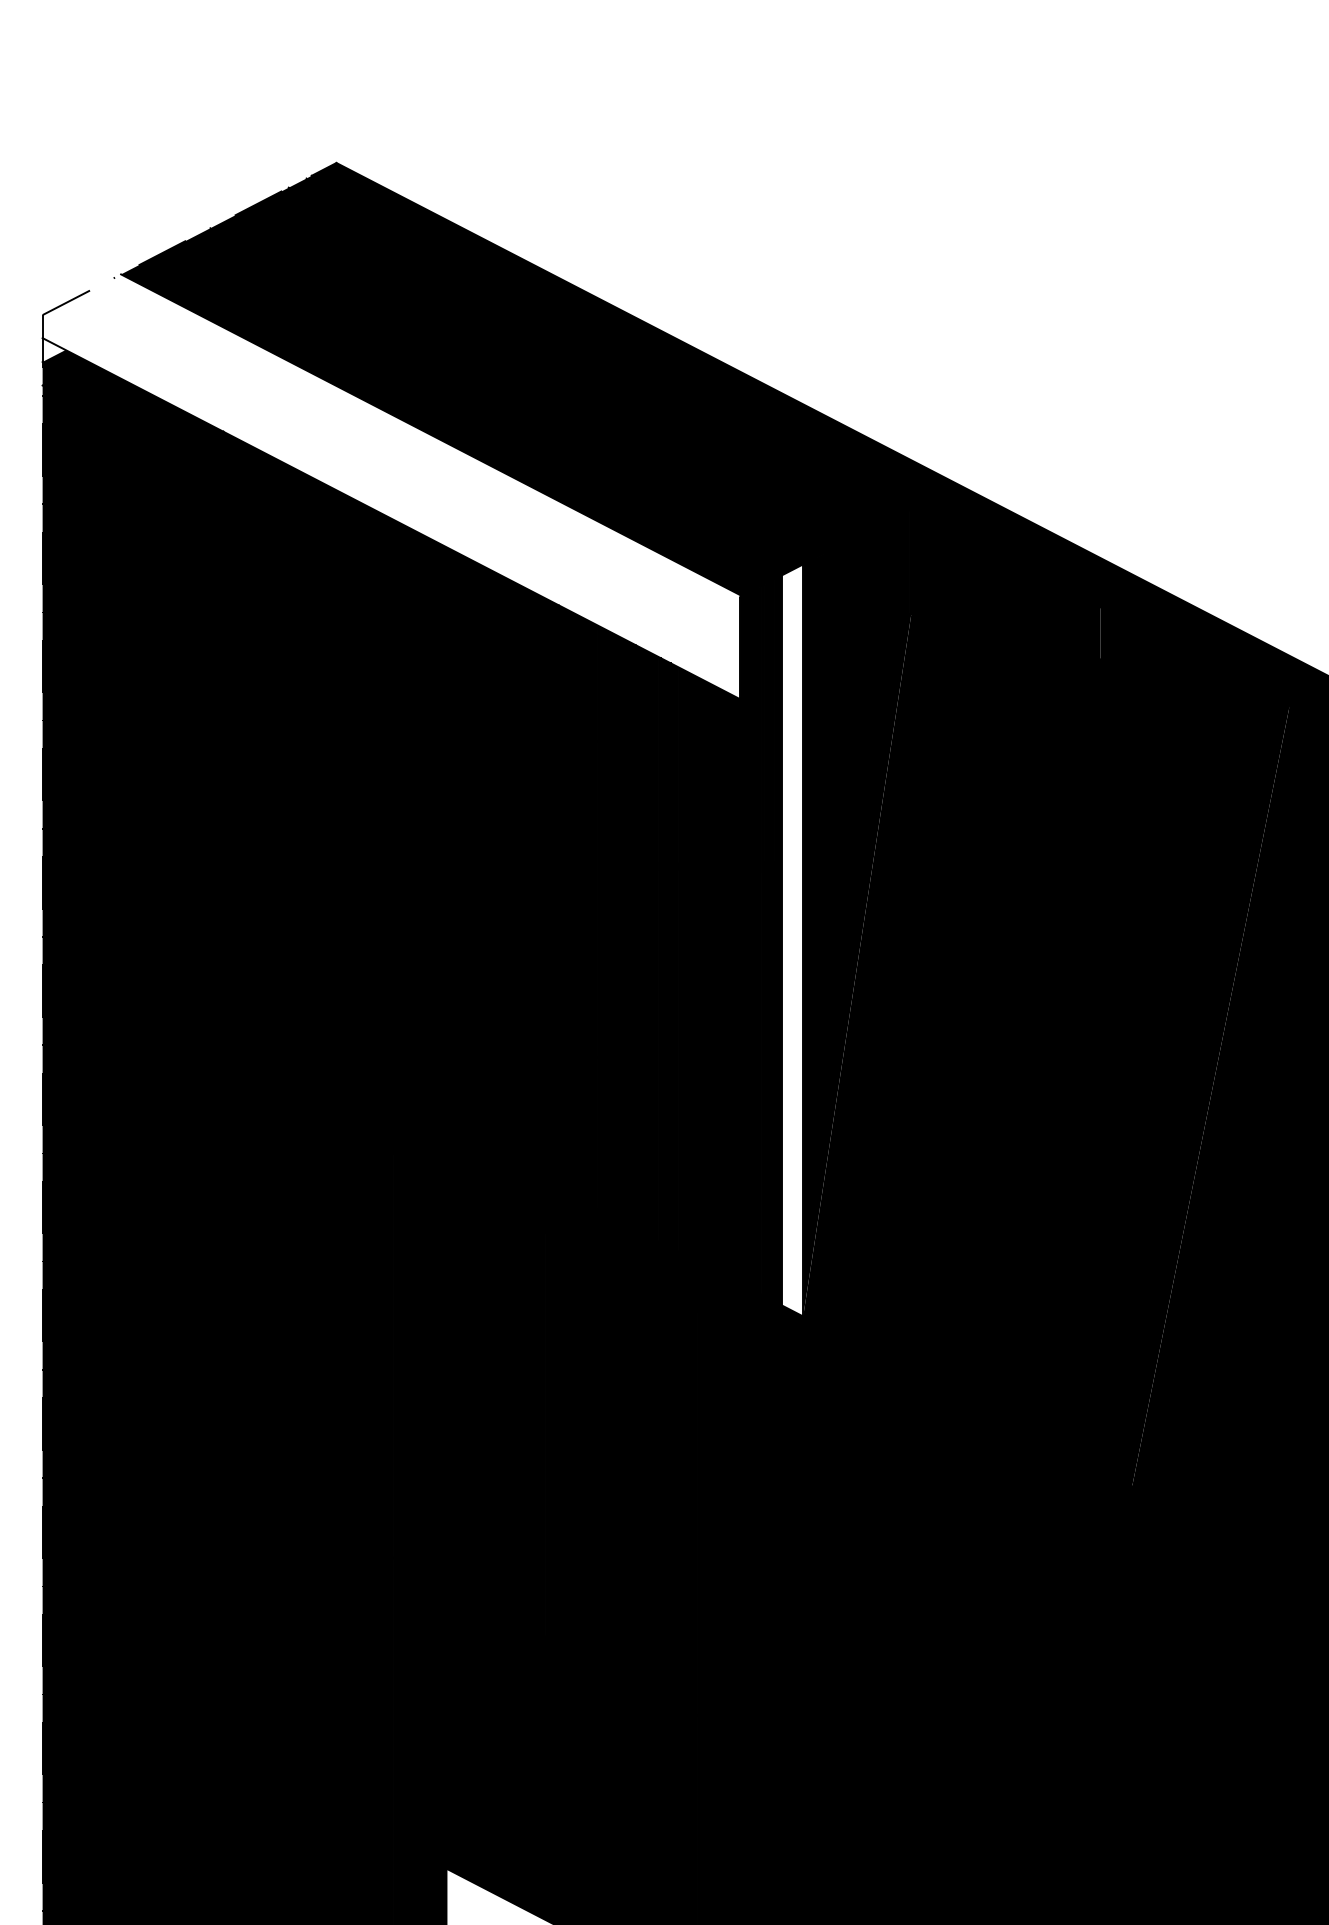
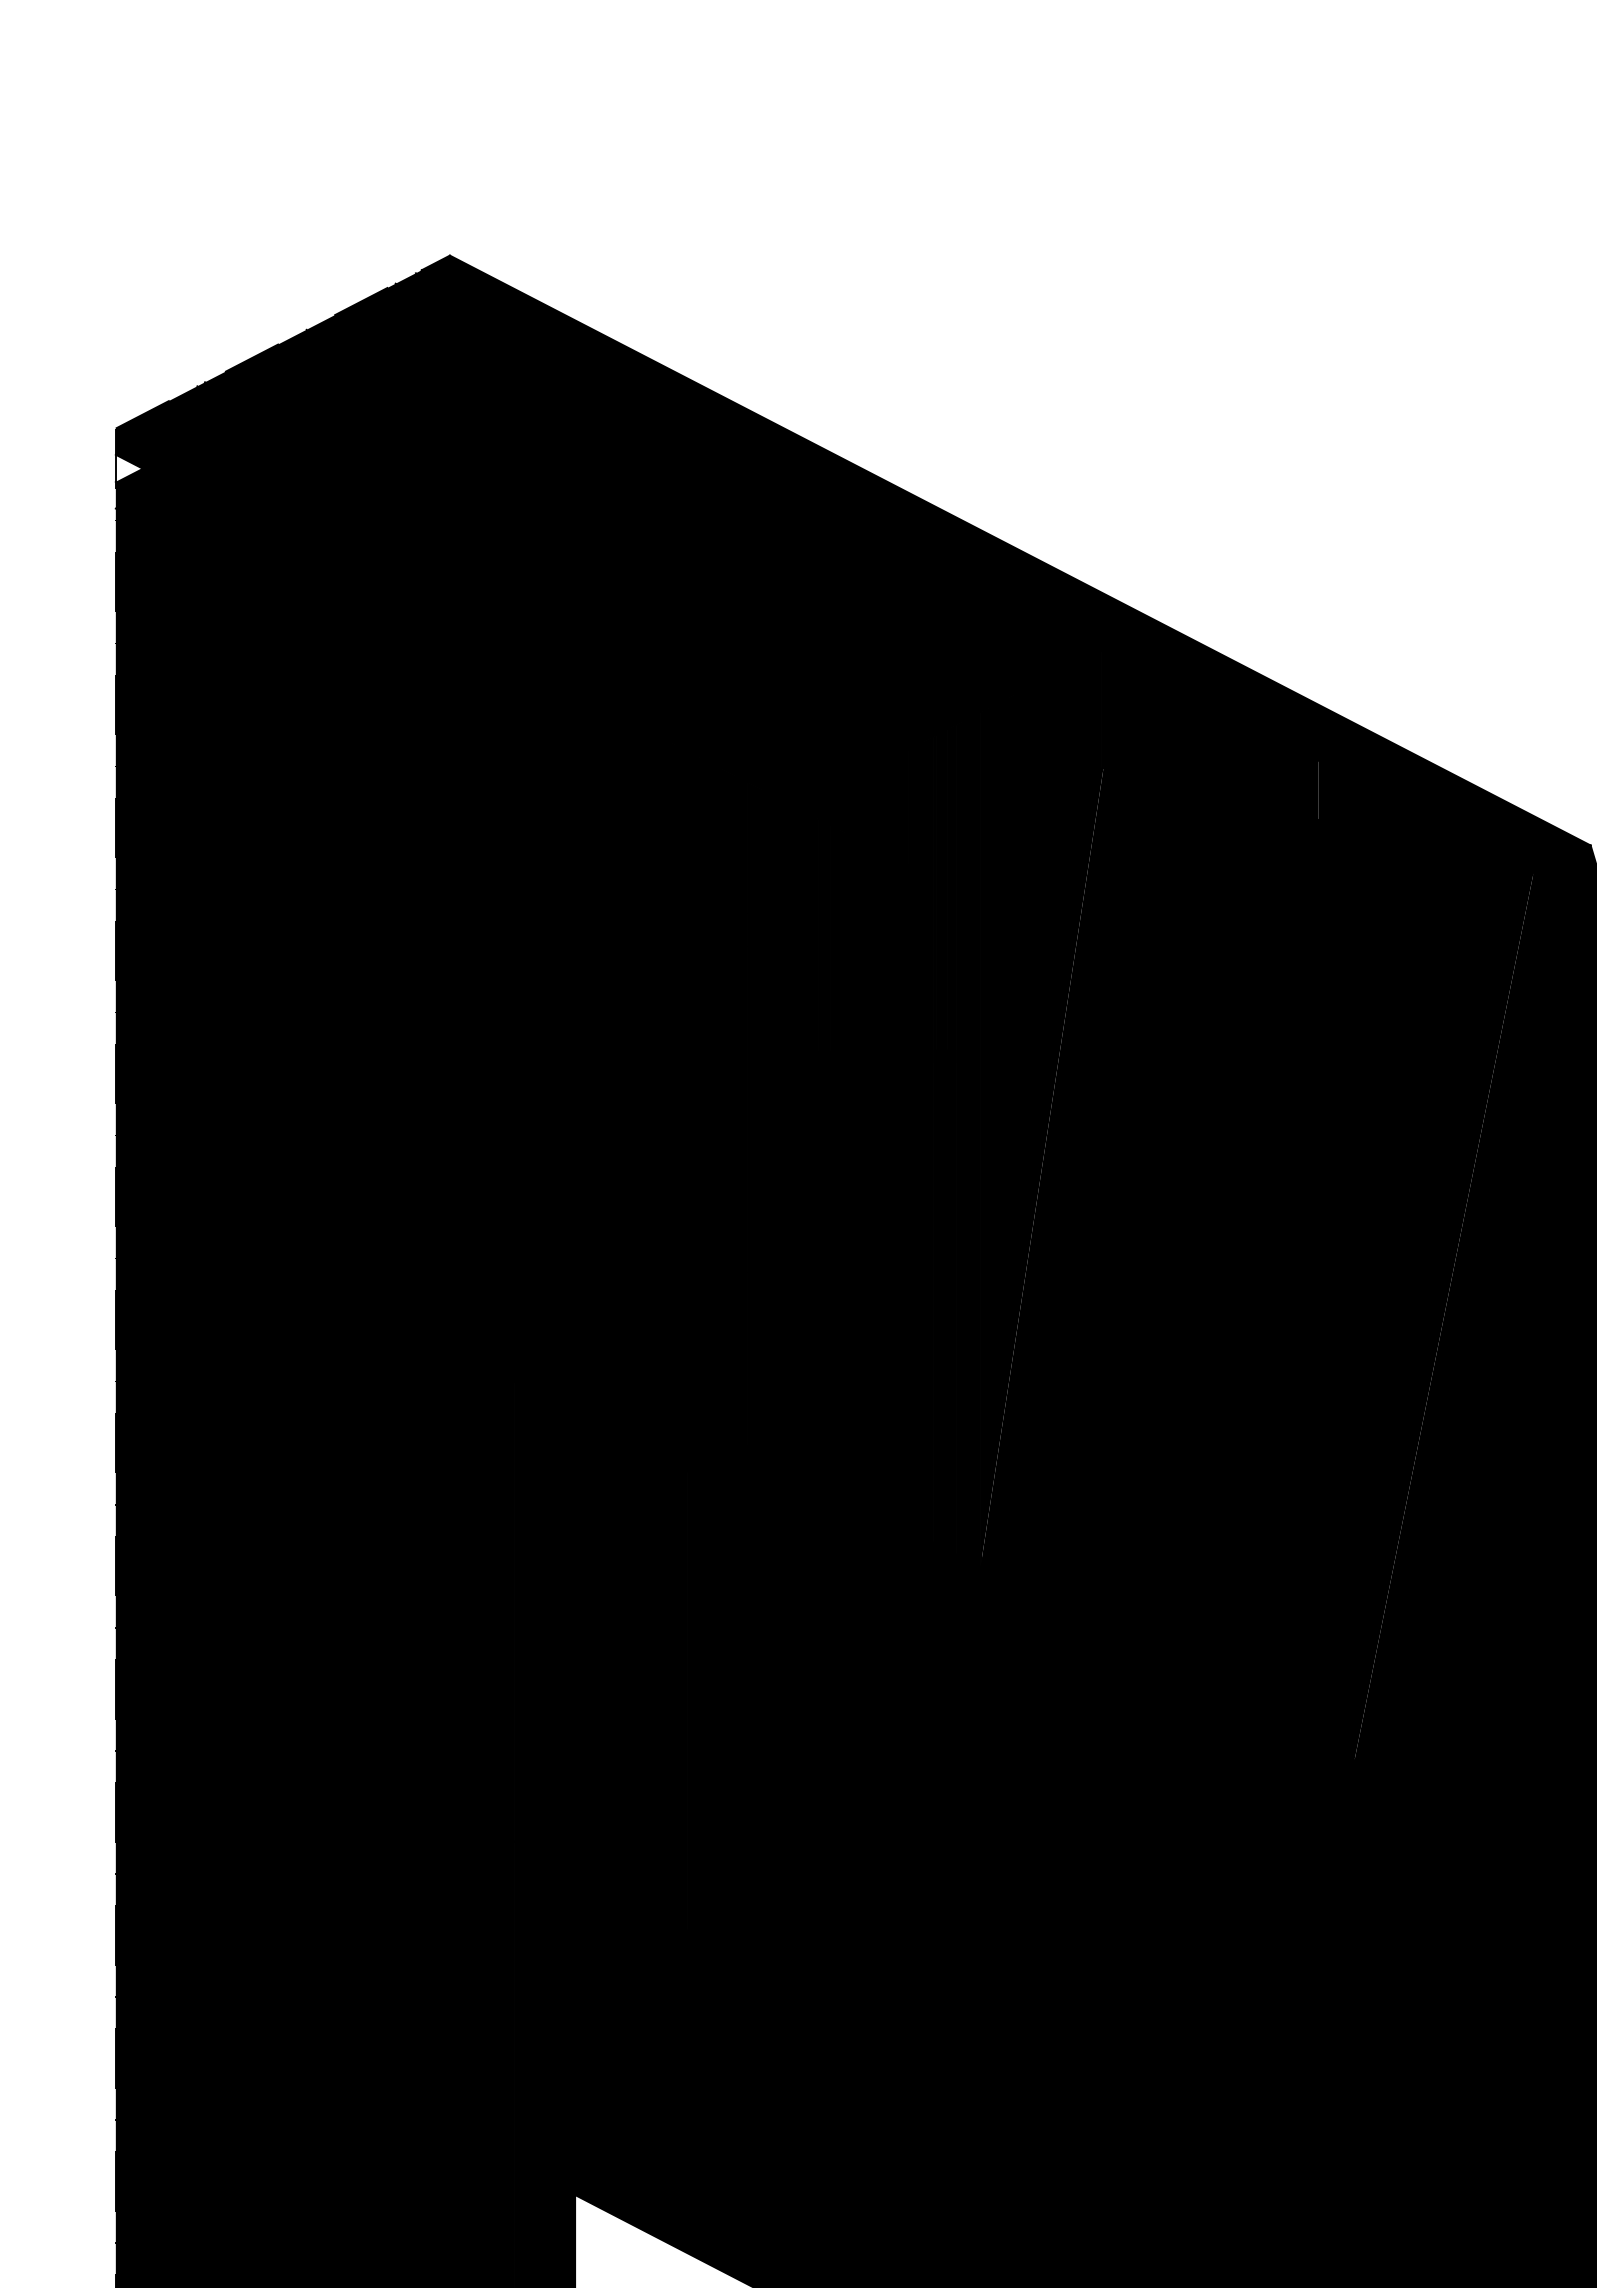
fill: (392, 486) -> (513, 623), added
fill: (792, 940) -> (968, 1139), added

